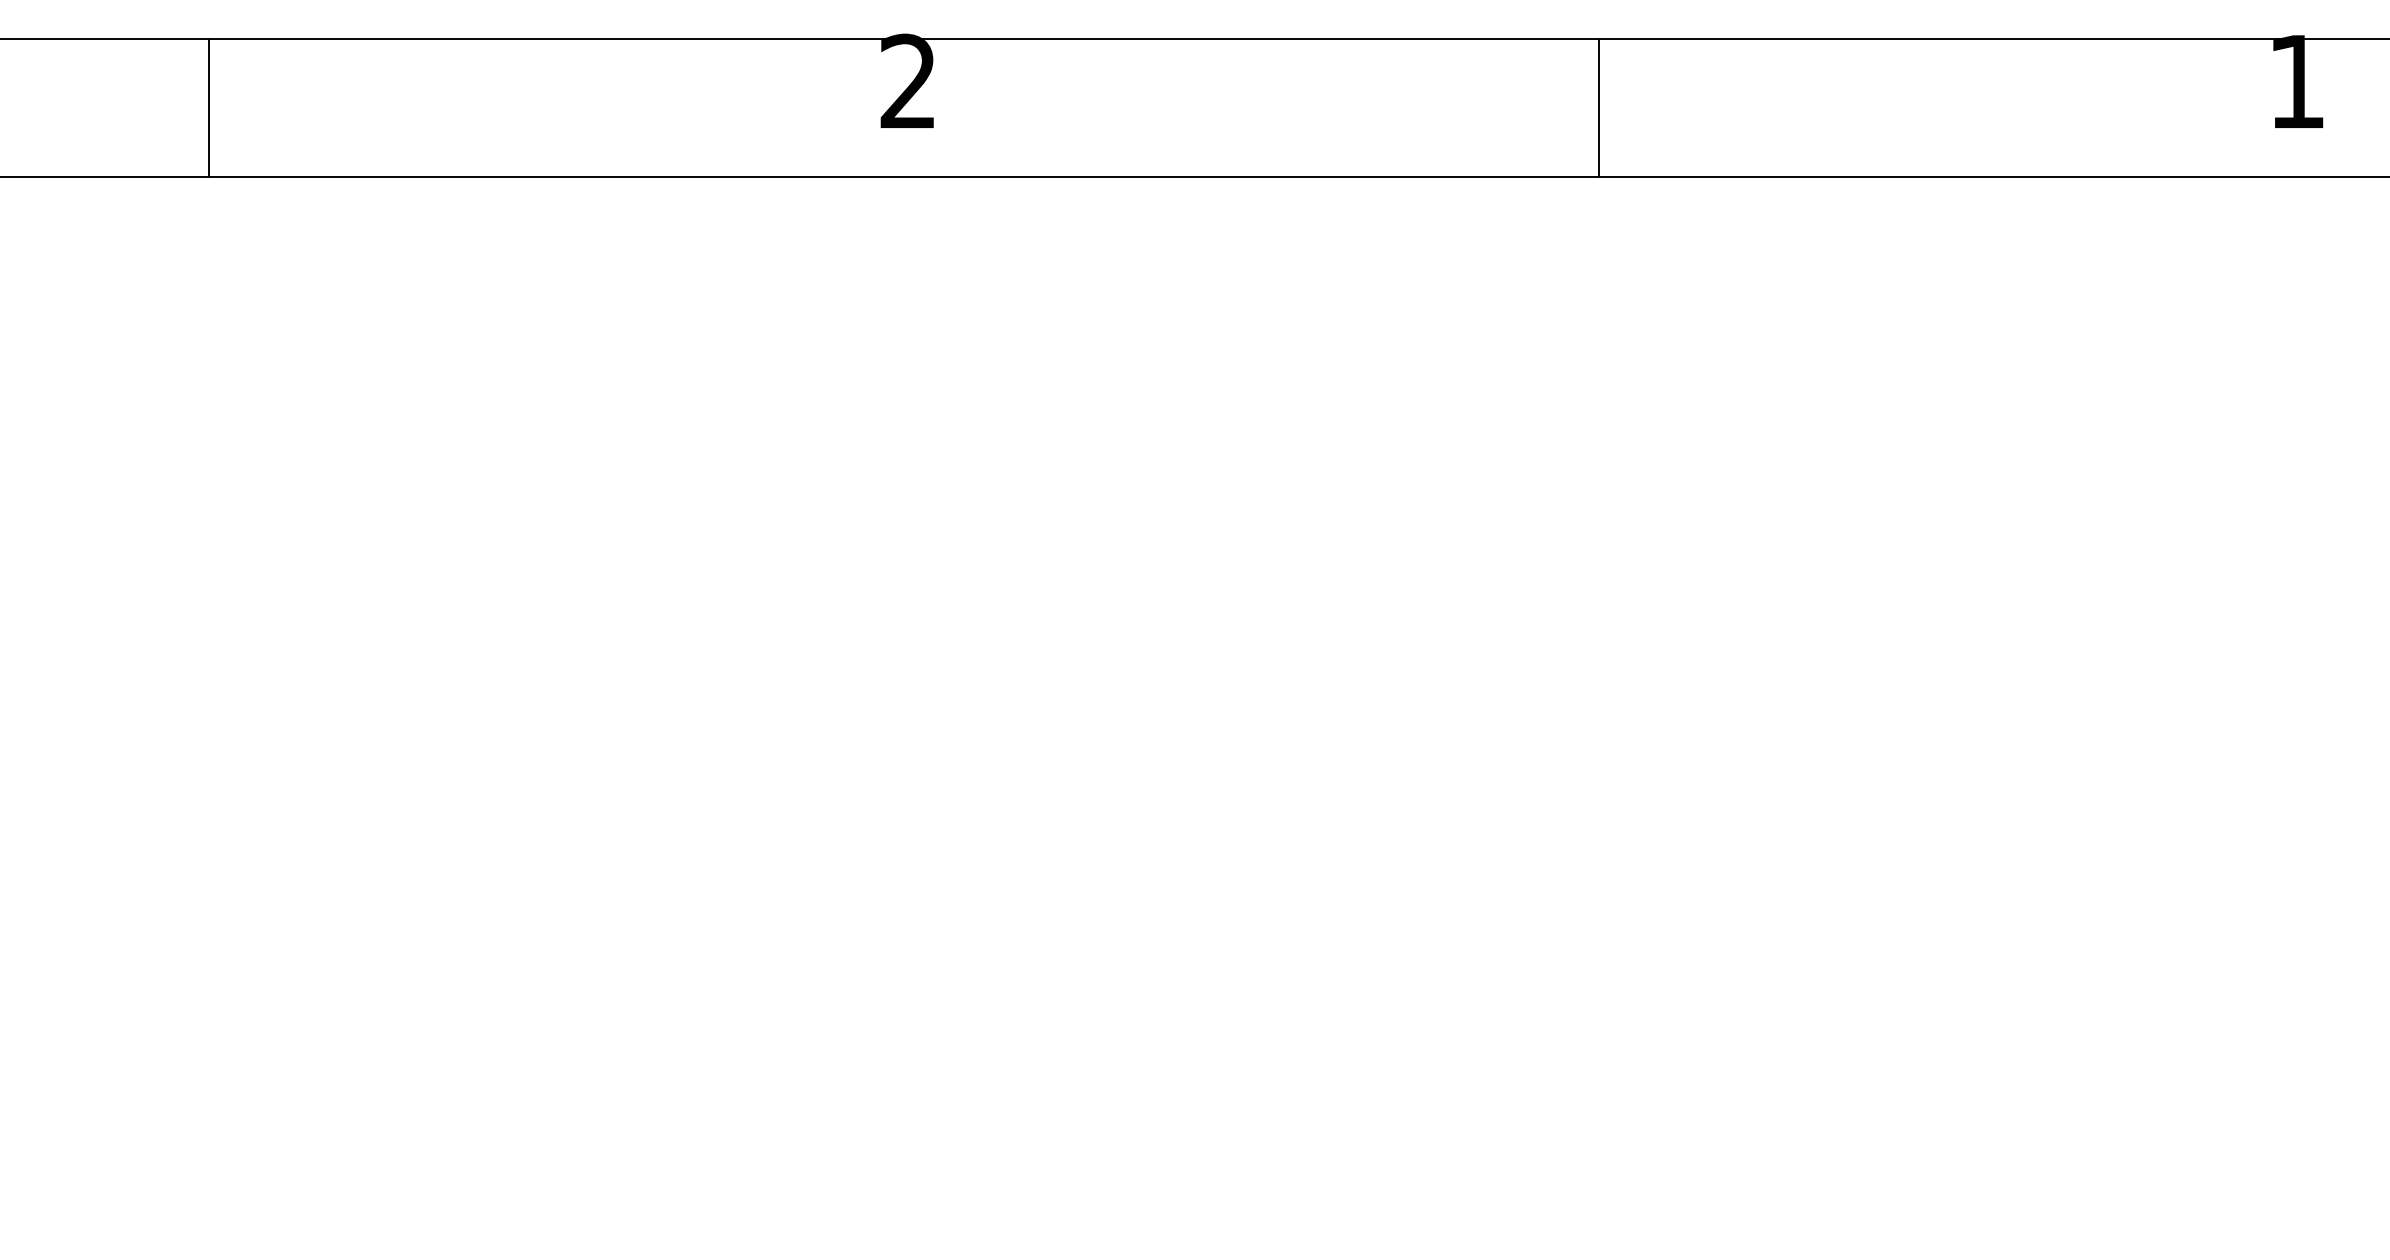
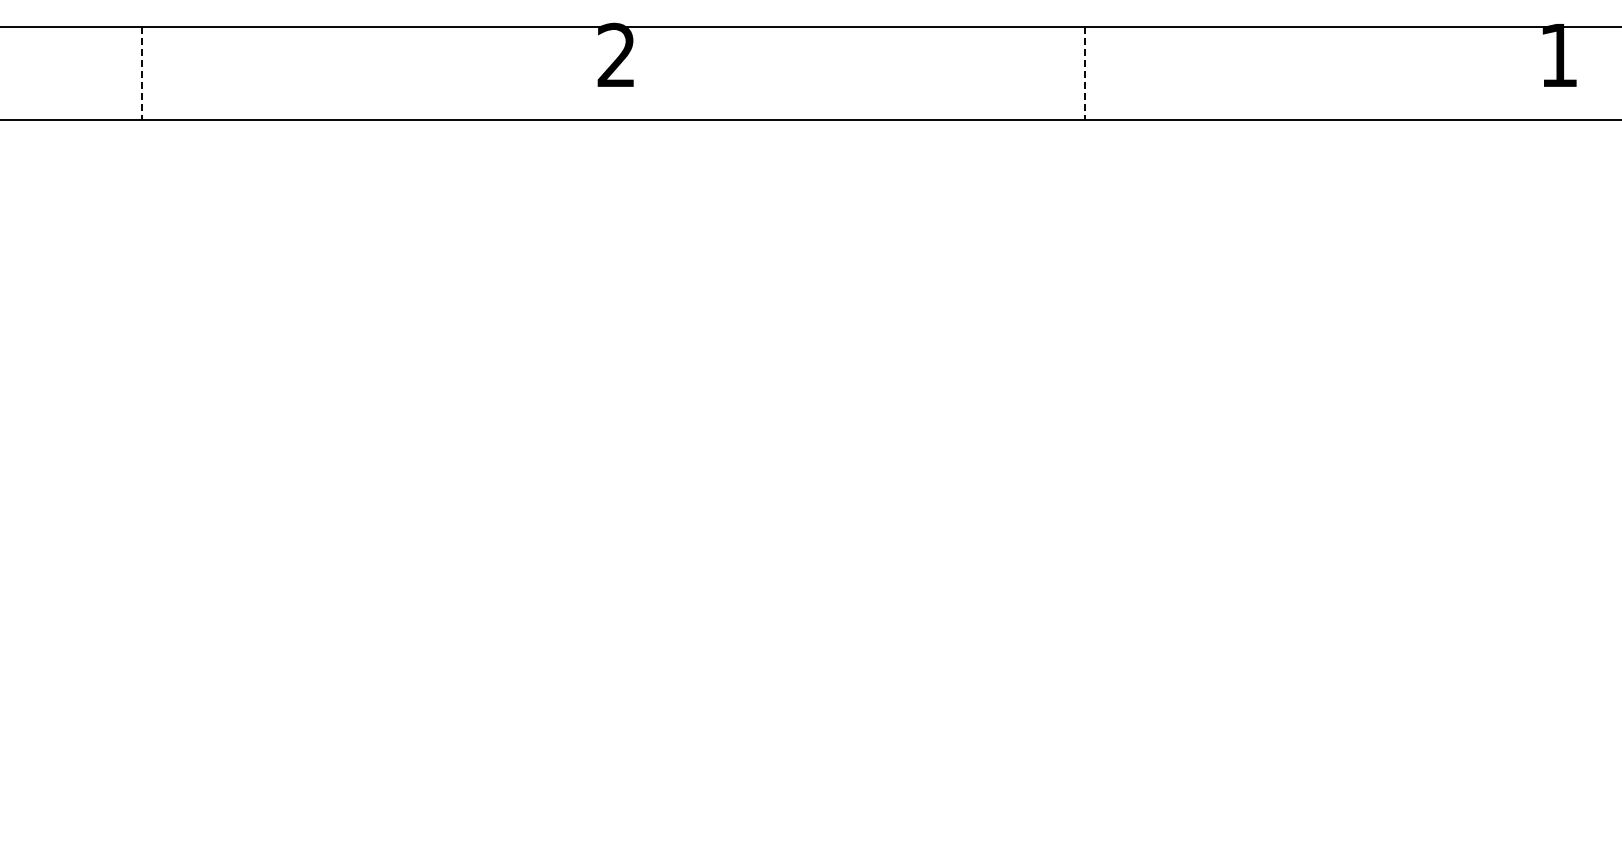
line: (209, 108) -> (142, 73), solid -> dashed
line: (1598, 108) -> (1084, 73), solid -> dashed

